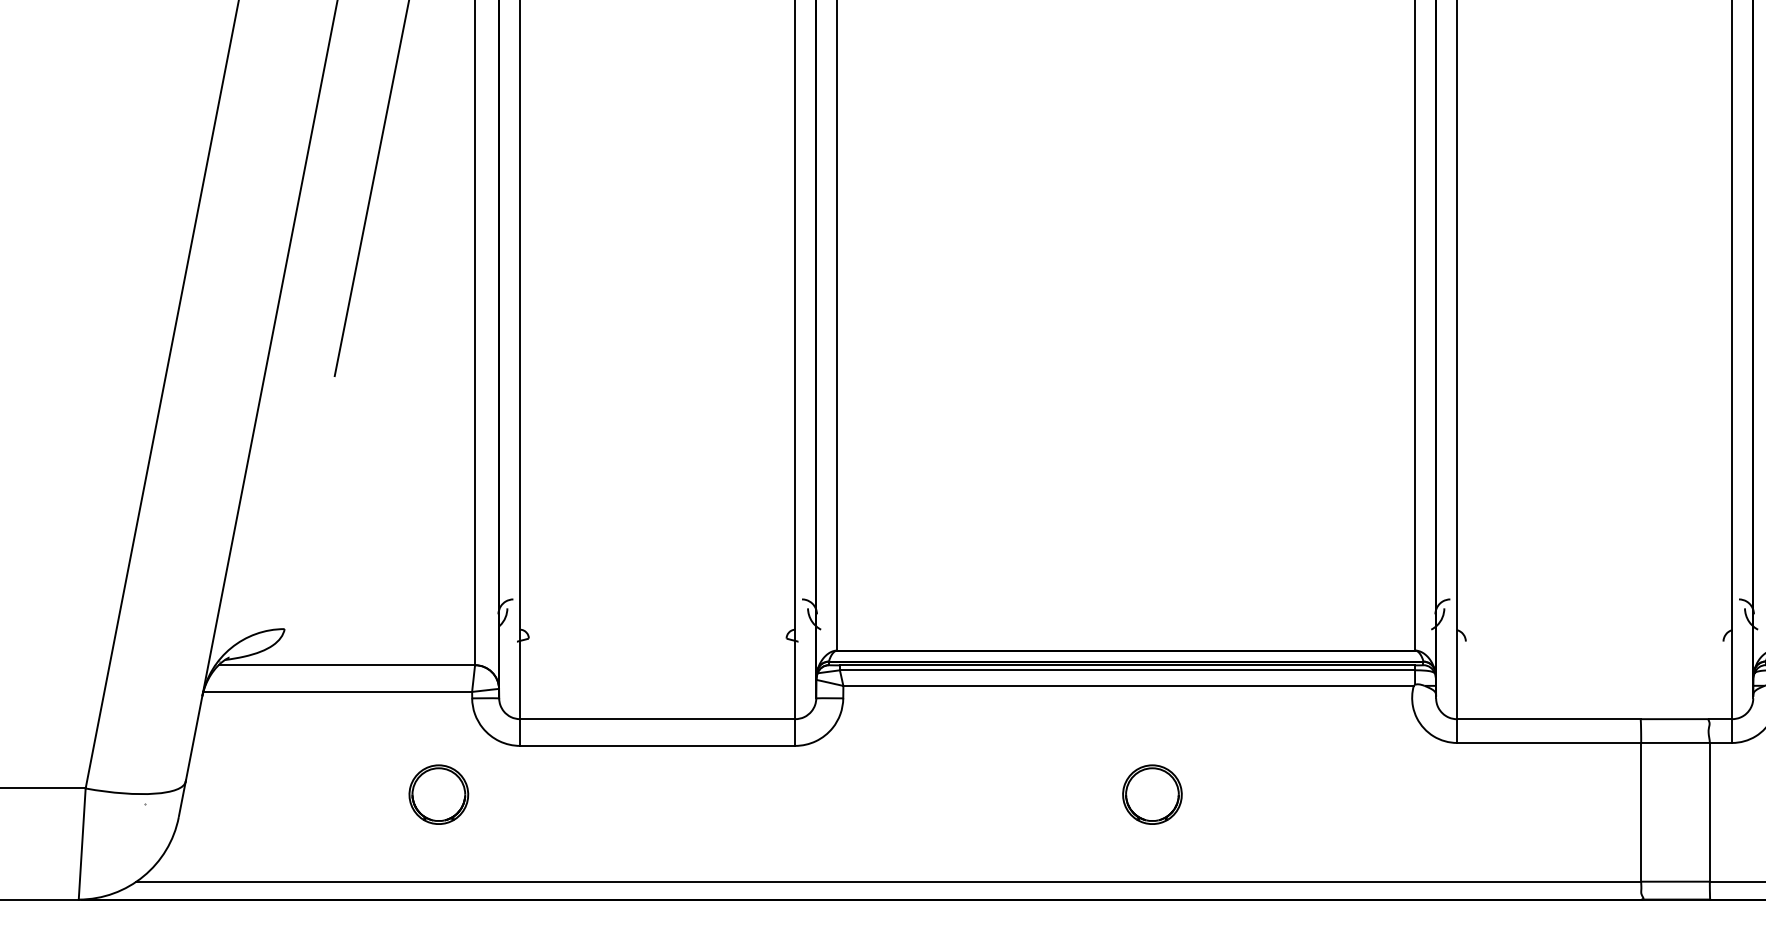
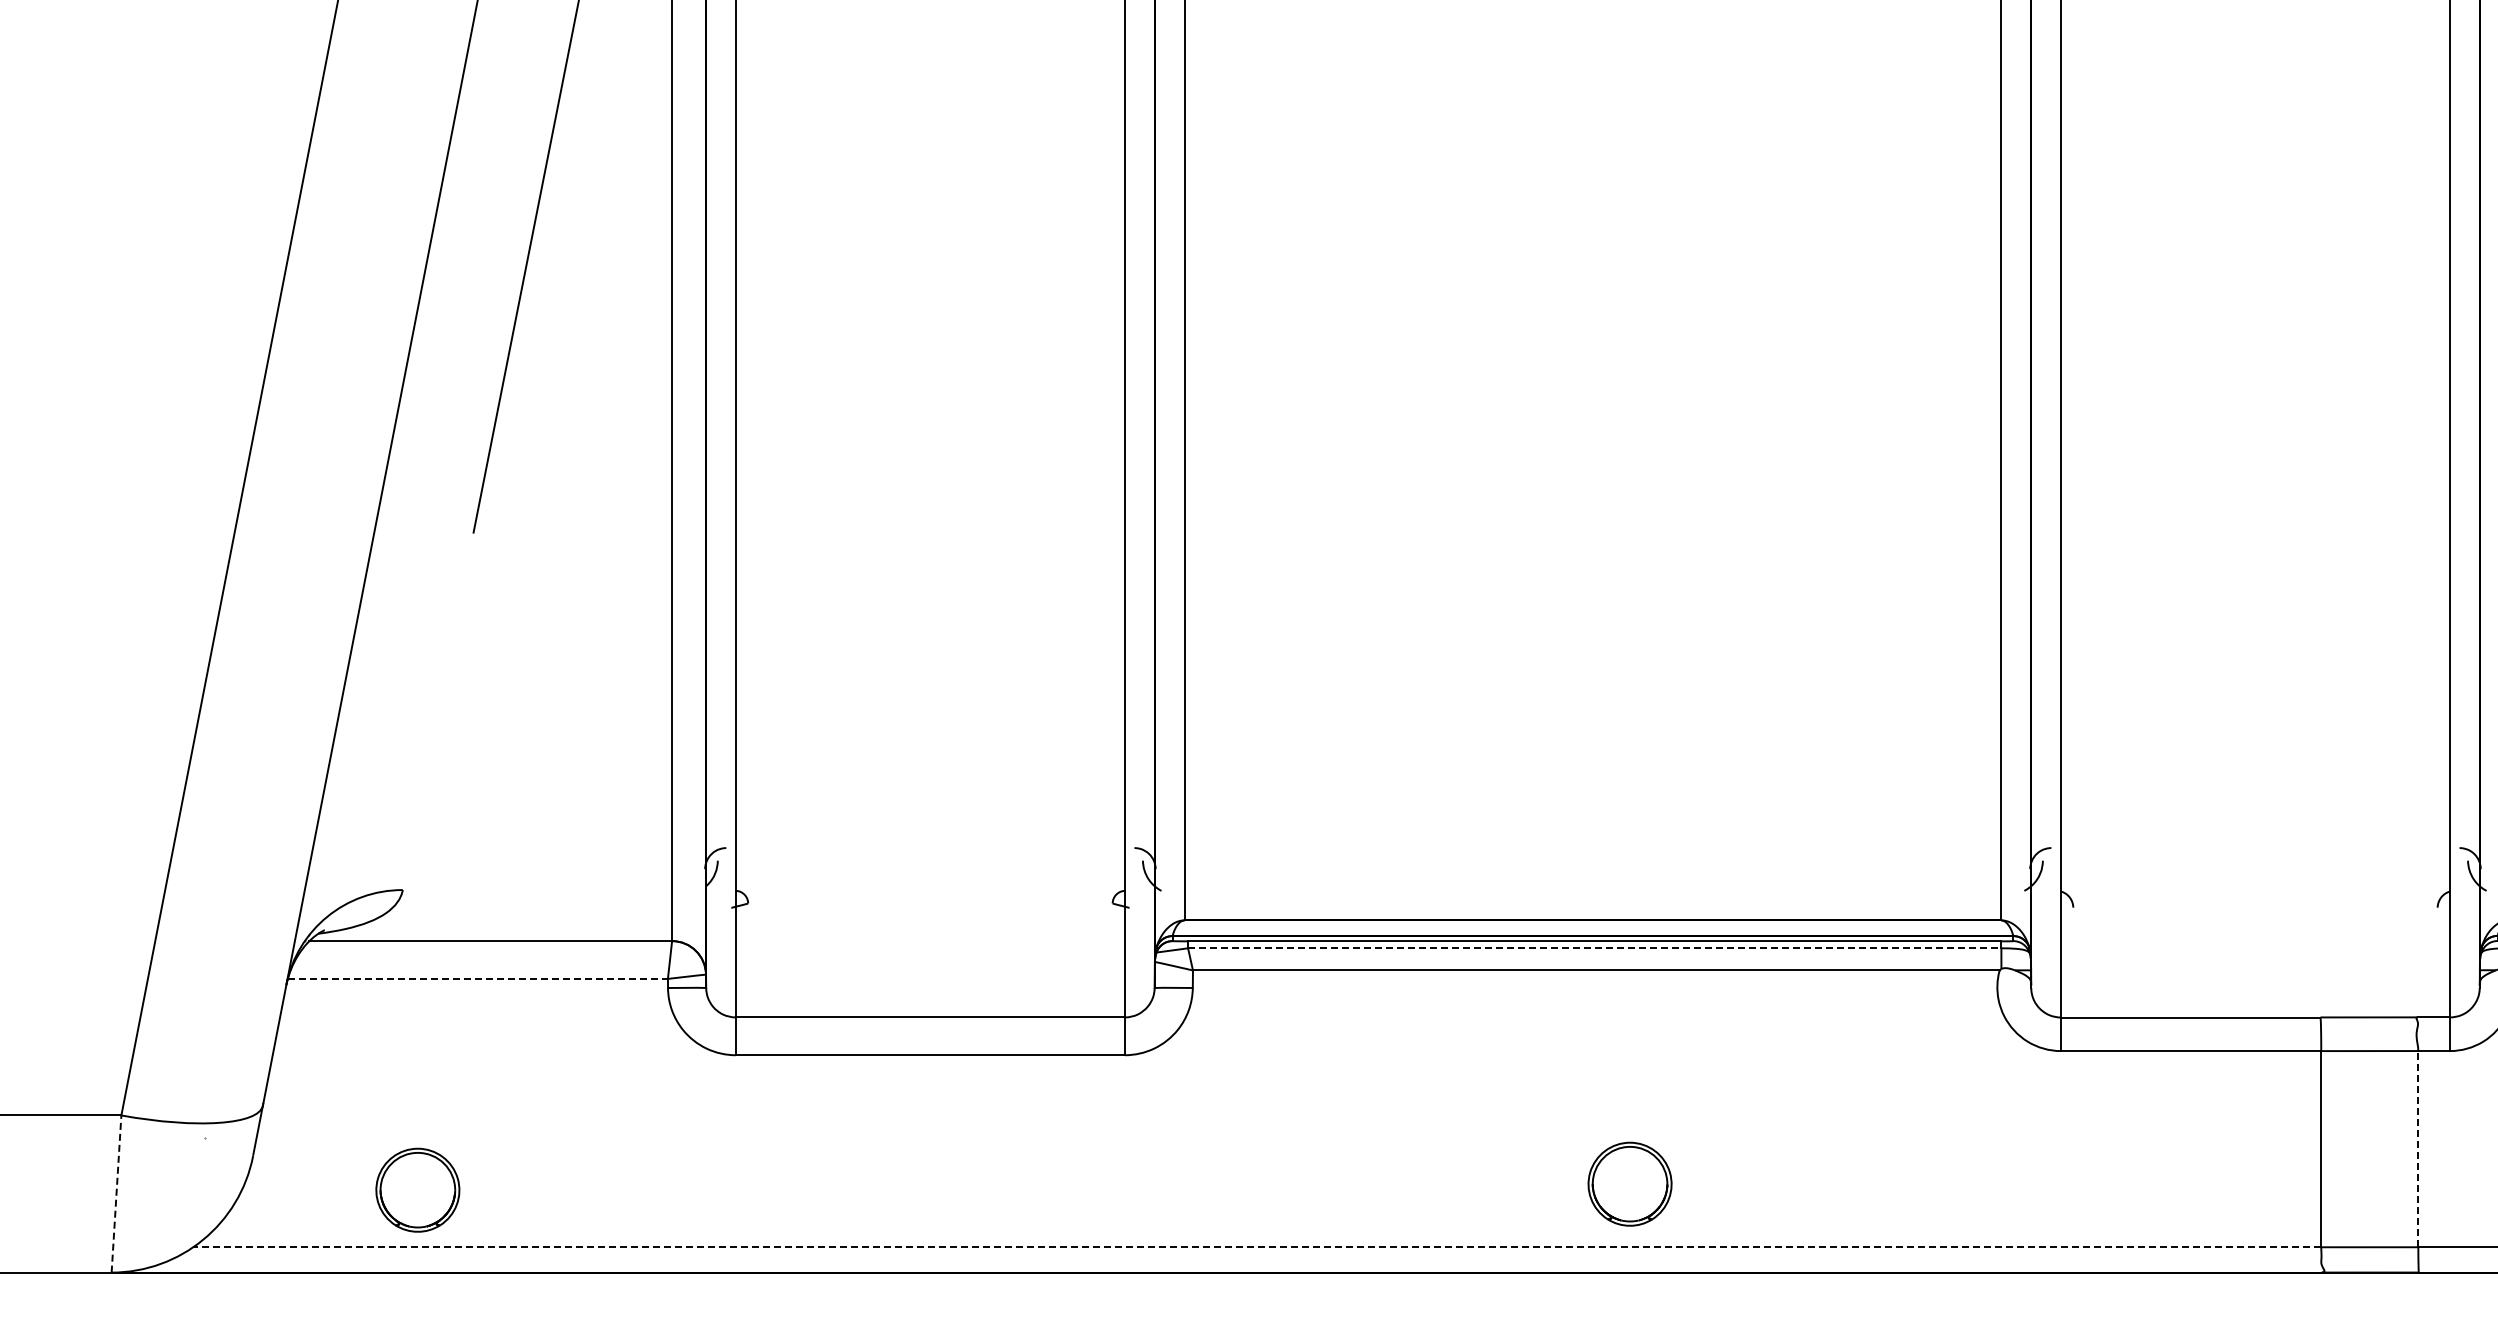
line: (1127, 670) -> (1594, 948), solid -> dashed
line: (338, 691) -> (478, 978), solid -> dashed
part: (438, 794) -> (417, 1189), moved
part: (1152, 794) -> (1629, 1183), moved
line: (1709, 811) -> (2418, 1148), solid -> dashed
line: (82, 844) -> (116, 1194), solid -> dashed
line: (888, 881) -> (1256, 1247), solid -> dashed

